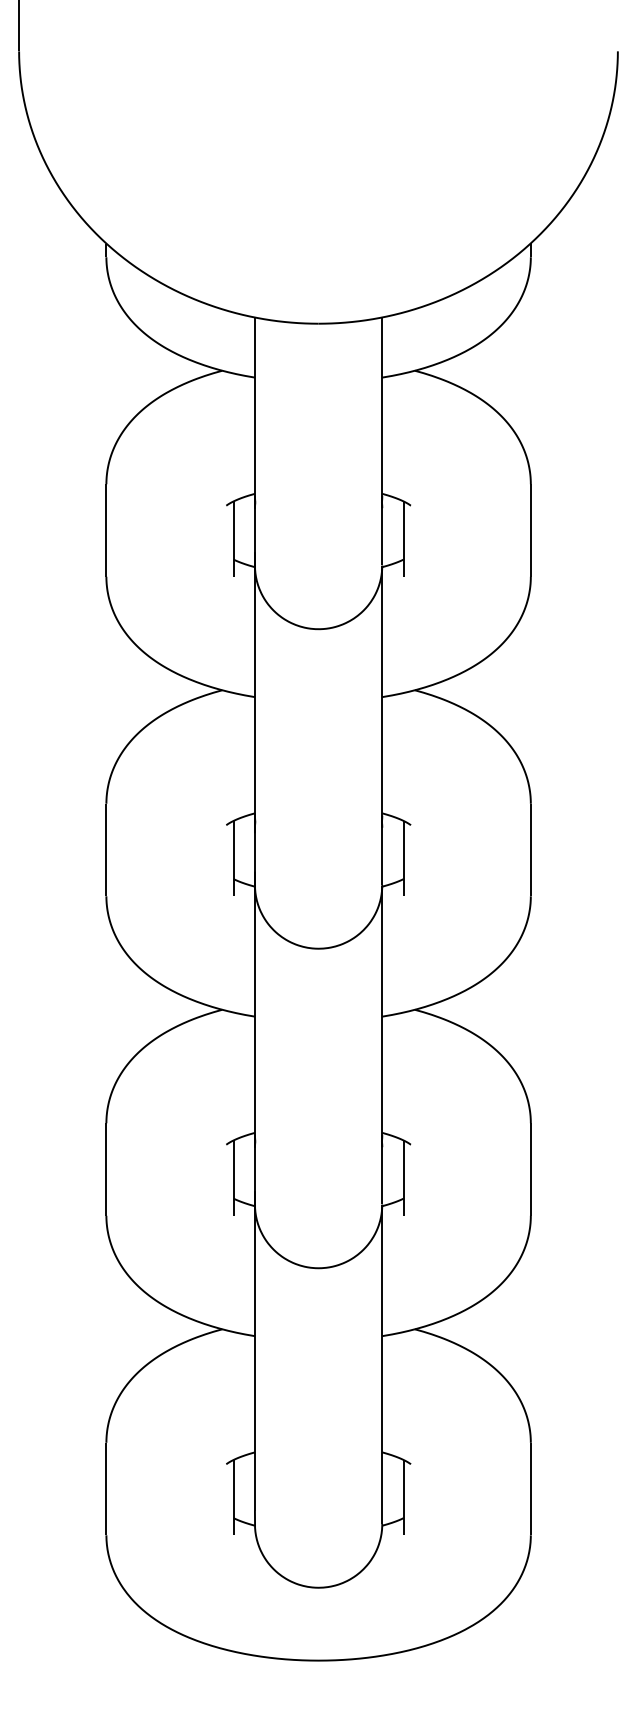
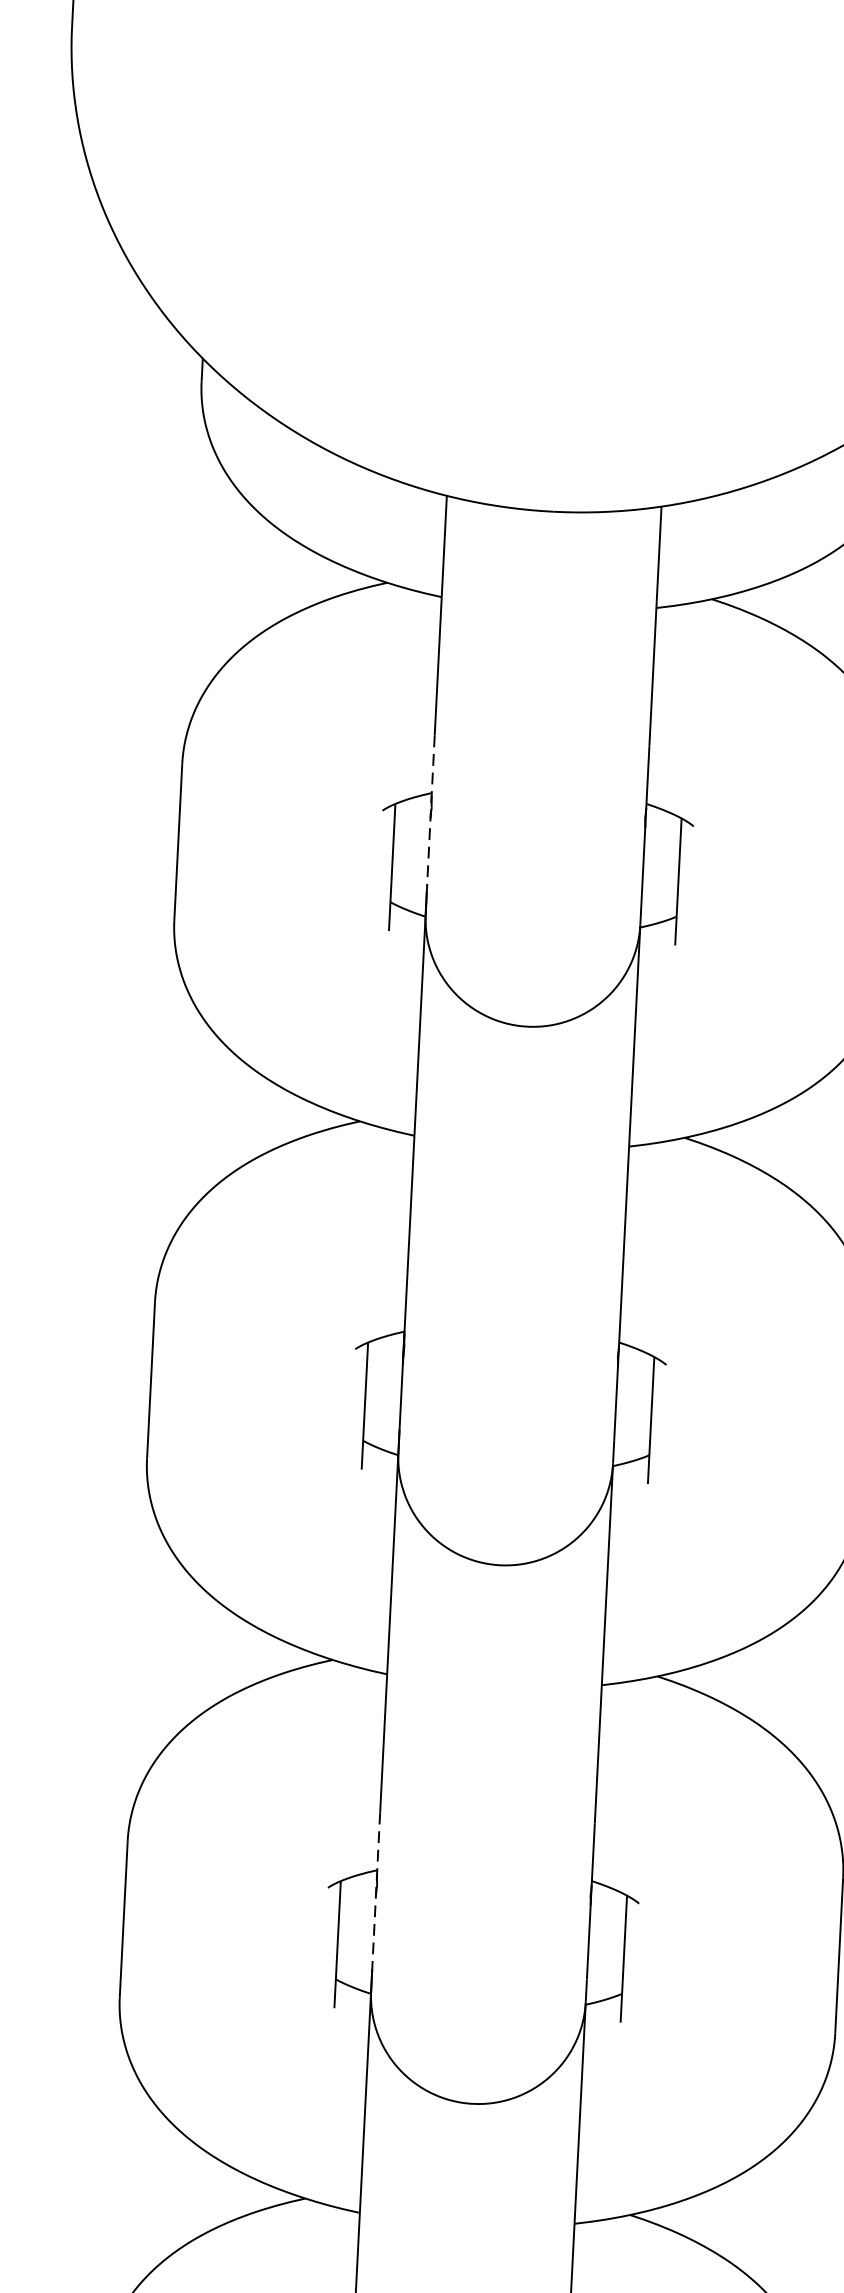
line: (254, 506) -> (429, 814), solid -> dashed
line: (254, 1145) -> (375, 1891), solid -> dashed

